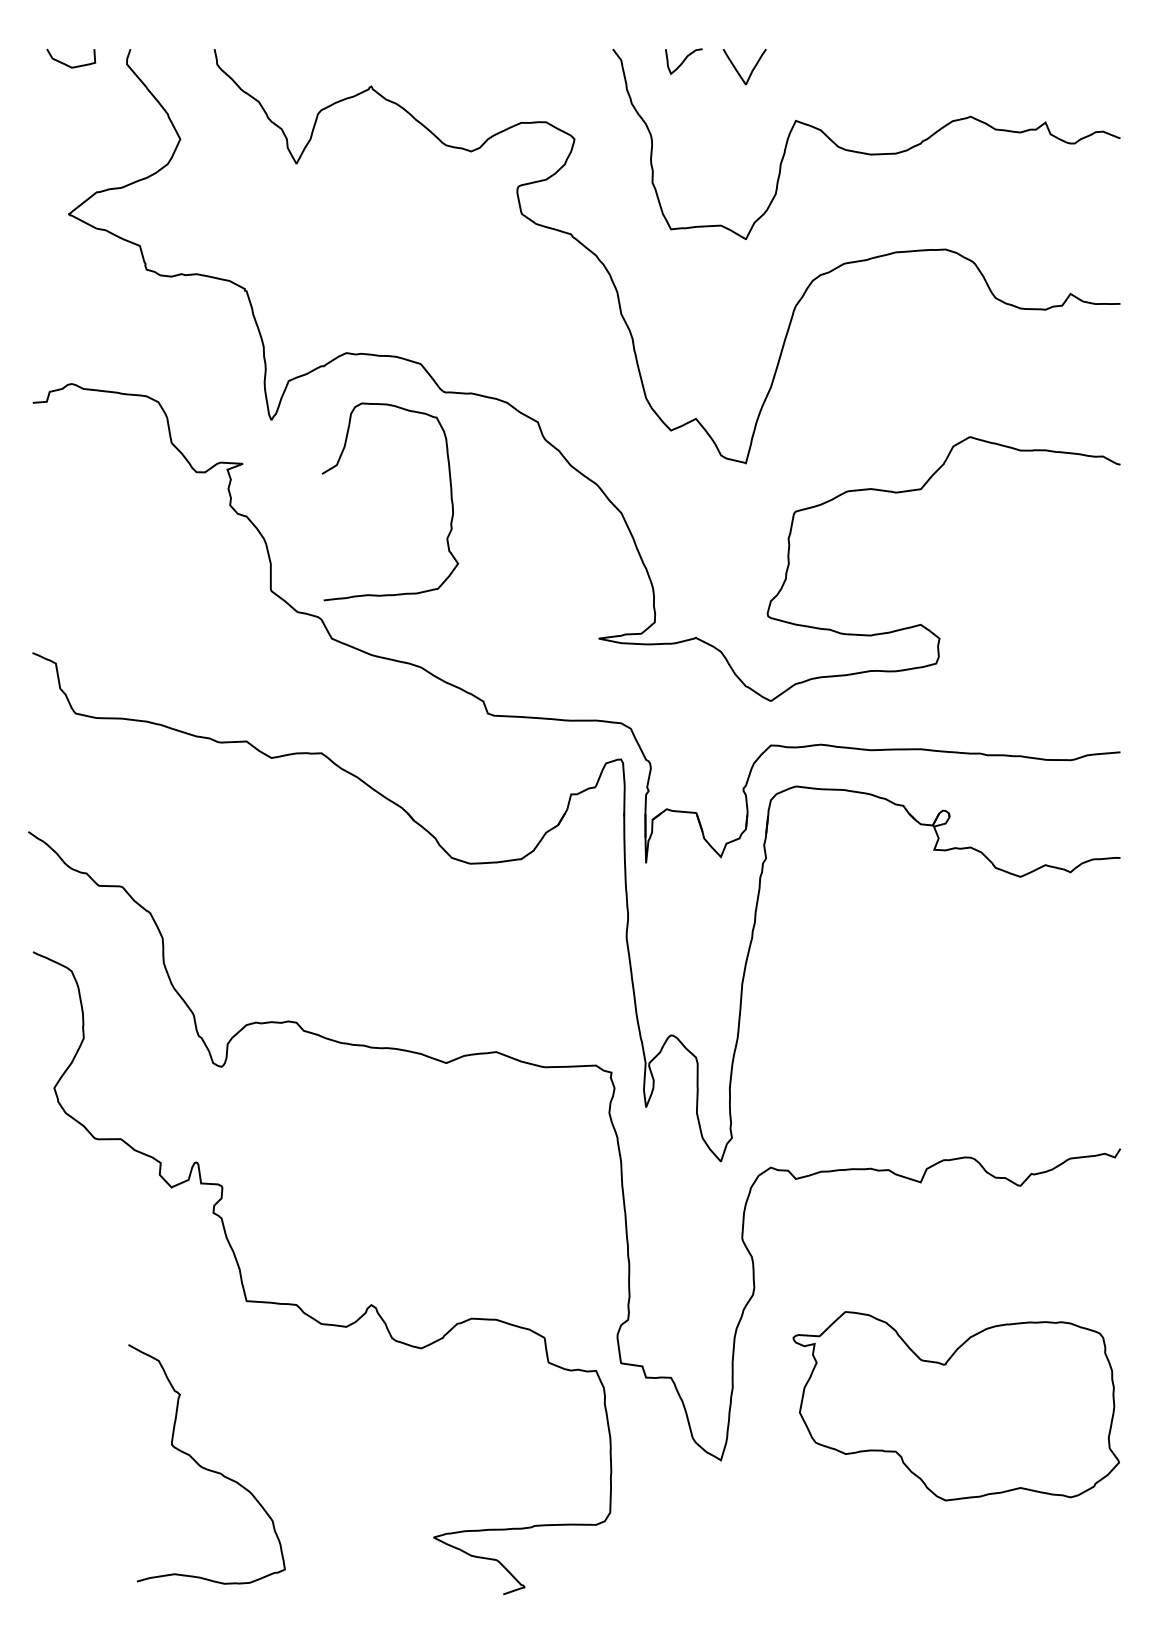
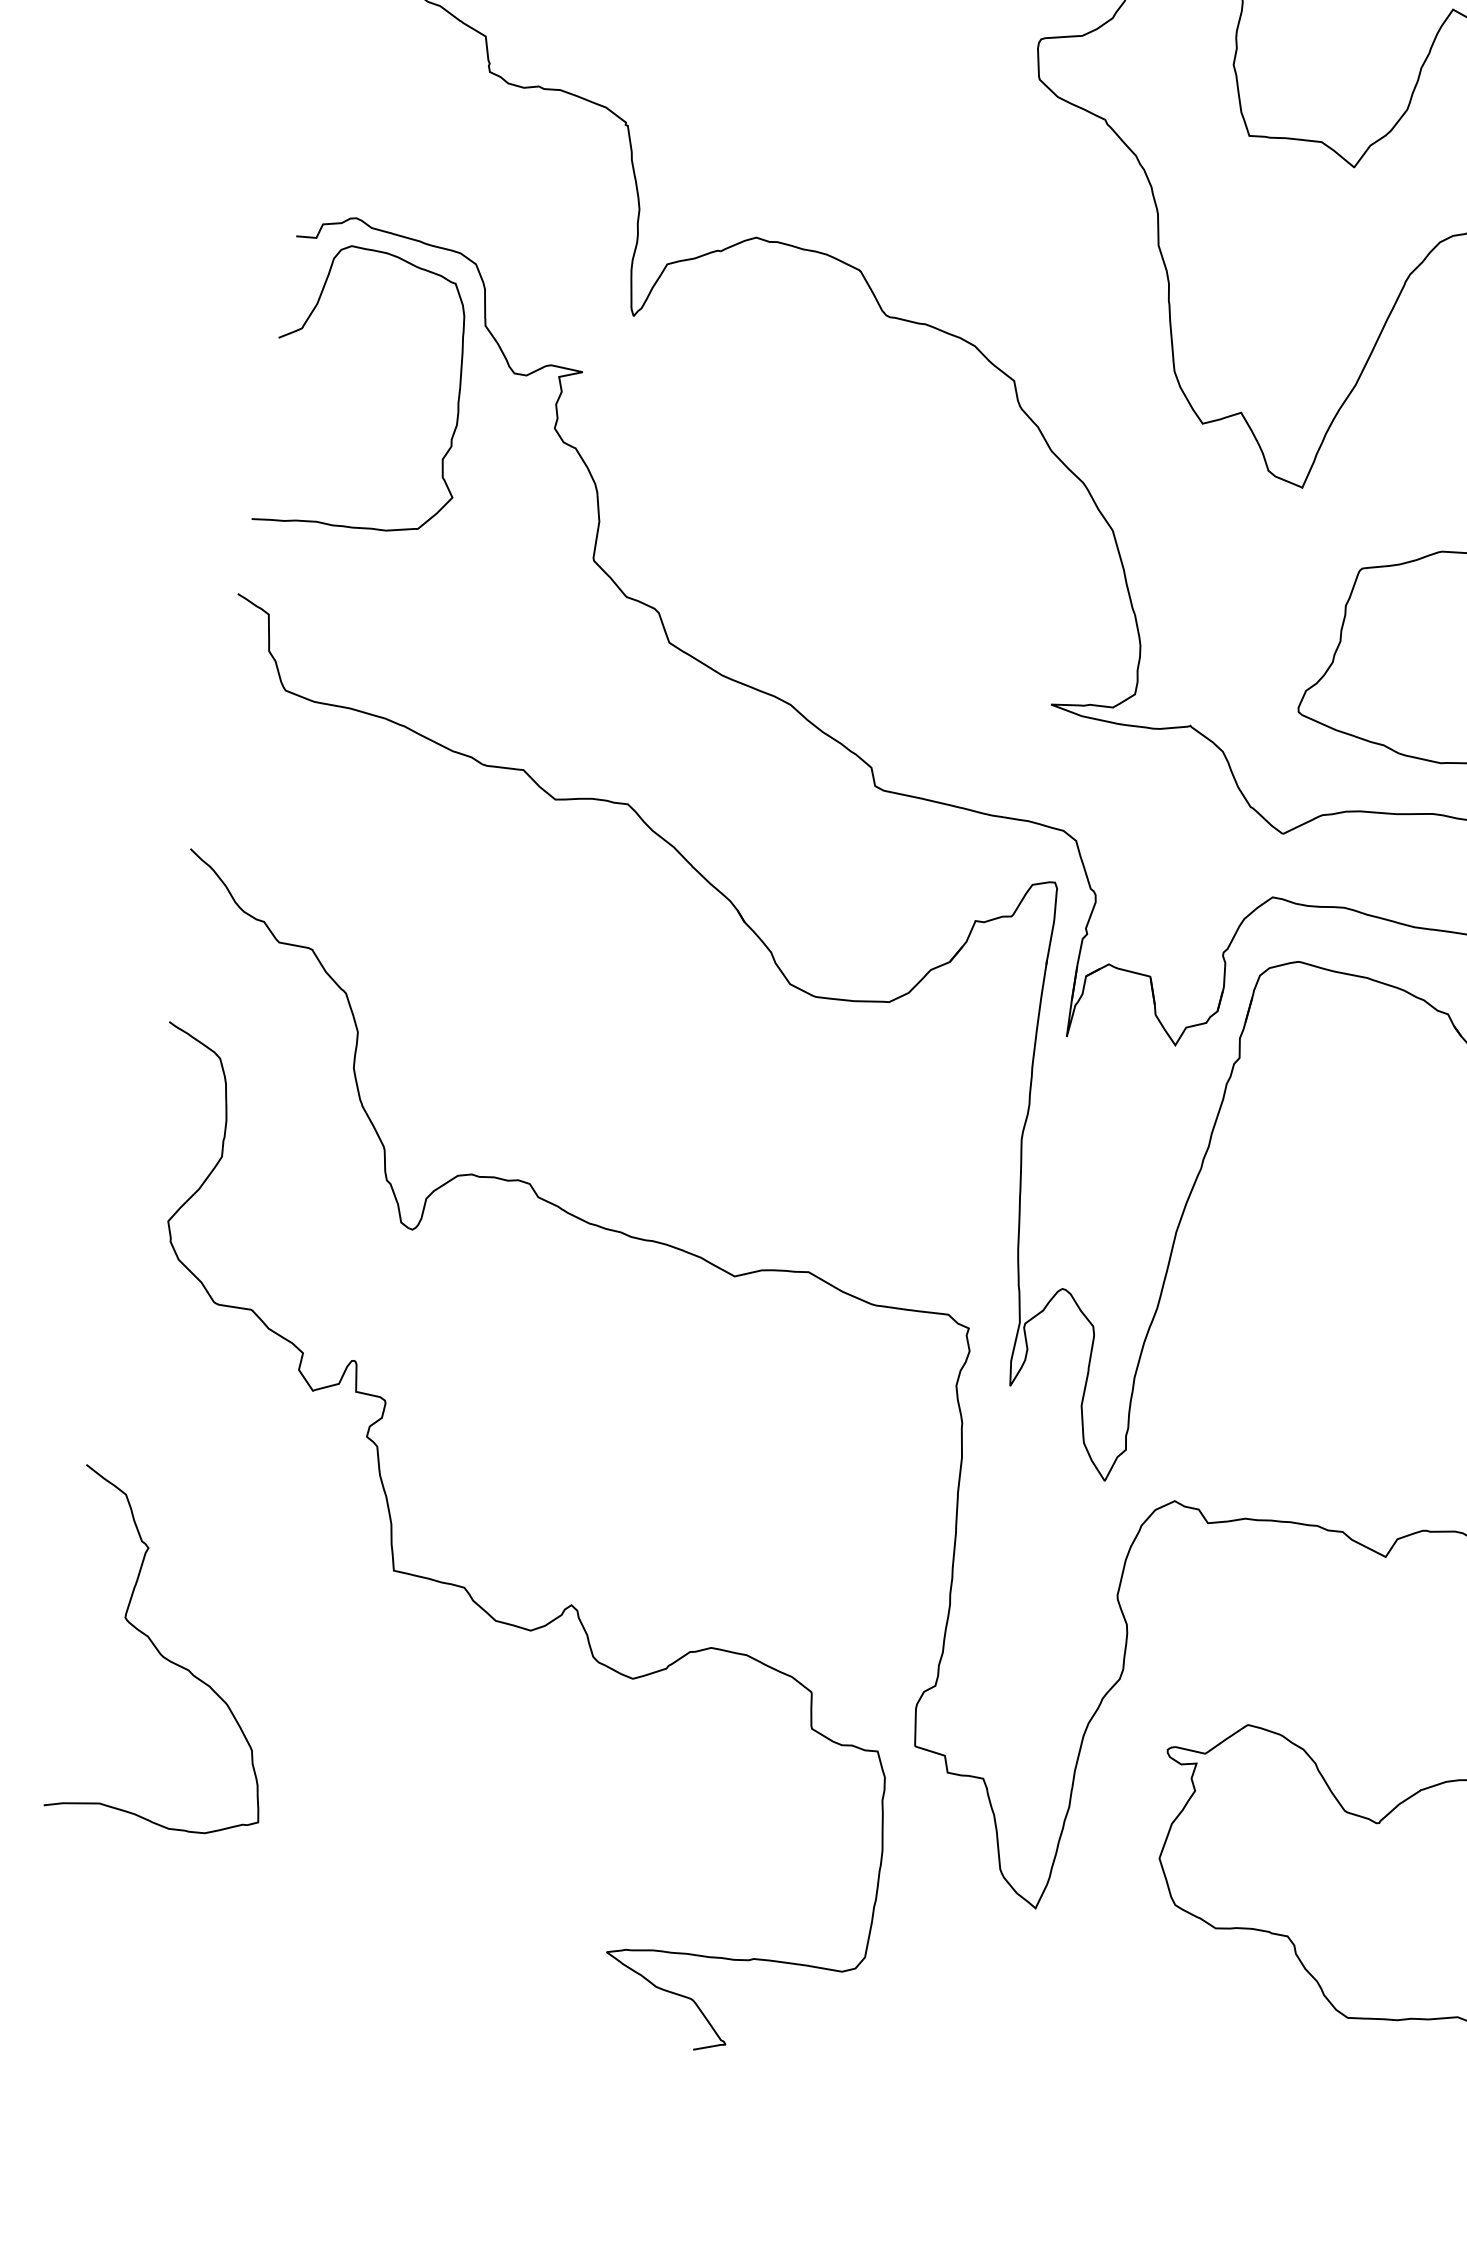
curve: (450, 498) -> (456, 402), moved
curve: (205, 1467) -> (168, 1657), moved

